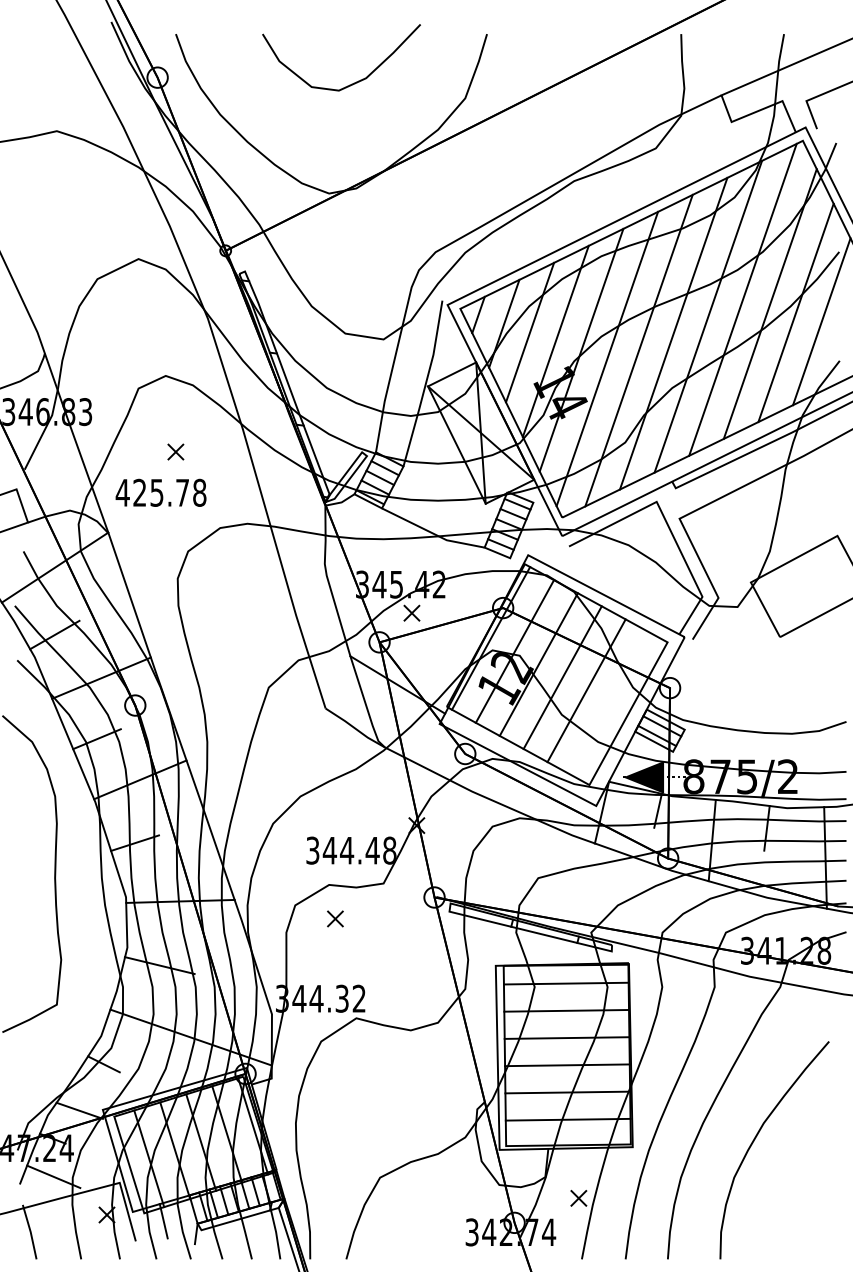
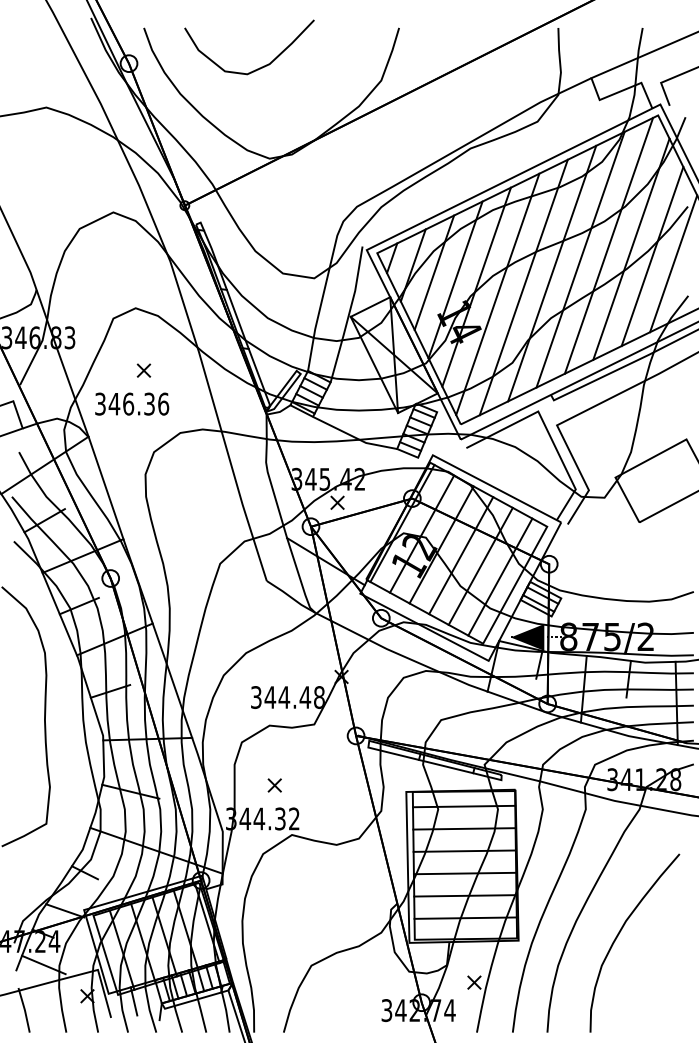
curve: (351, 83) -> (257, 68), moved
text: (160, 492) -> (131, 403), 425.78 -> 346.36
line: (610, 703) -> (500, 576), added
part: (335, 918) -> (274, 785), moved

